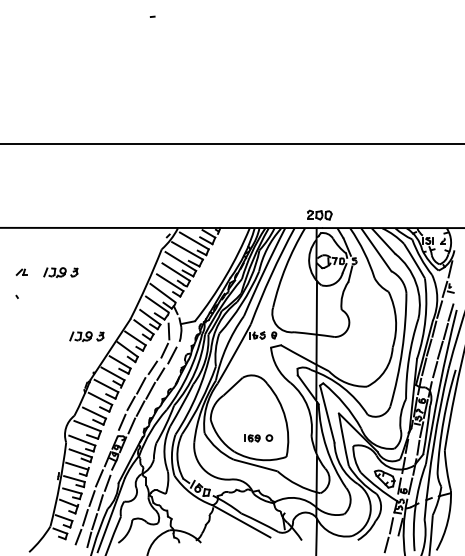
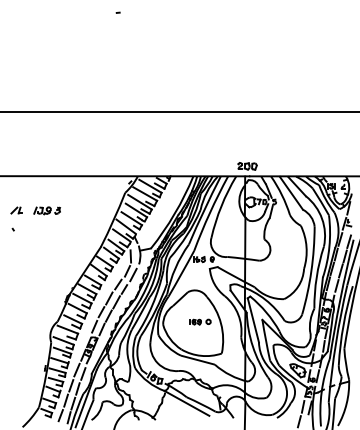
part: (21, 272) -> (16, 210), size x1.43
part: (86, 336) -> (66, 260), removed
part: (258, 438) -> (200, 322), moved

